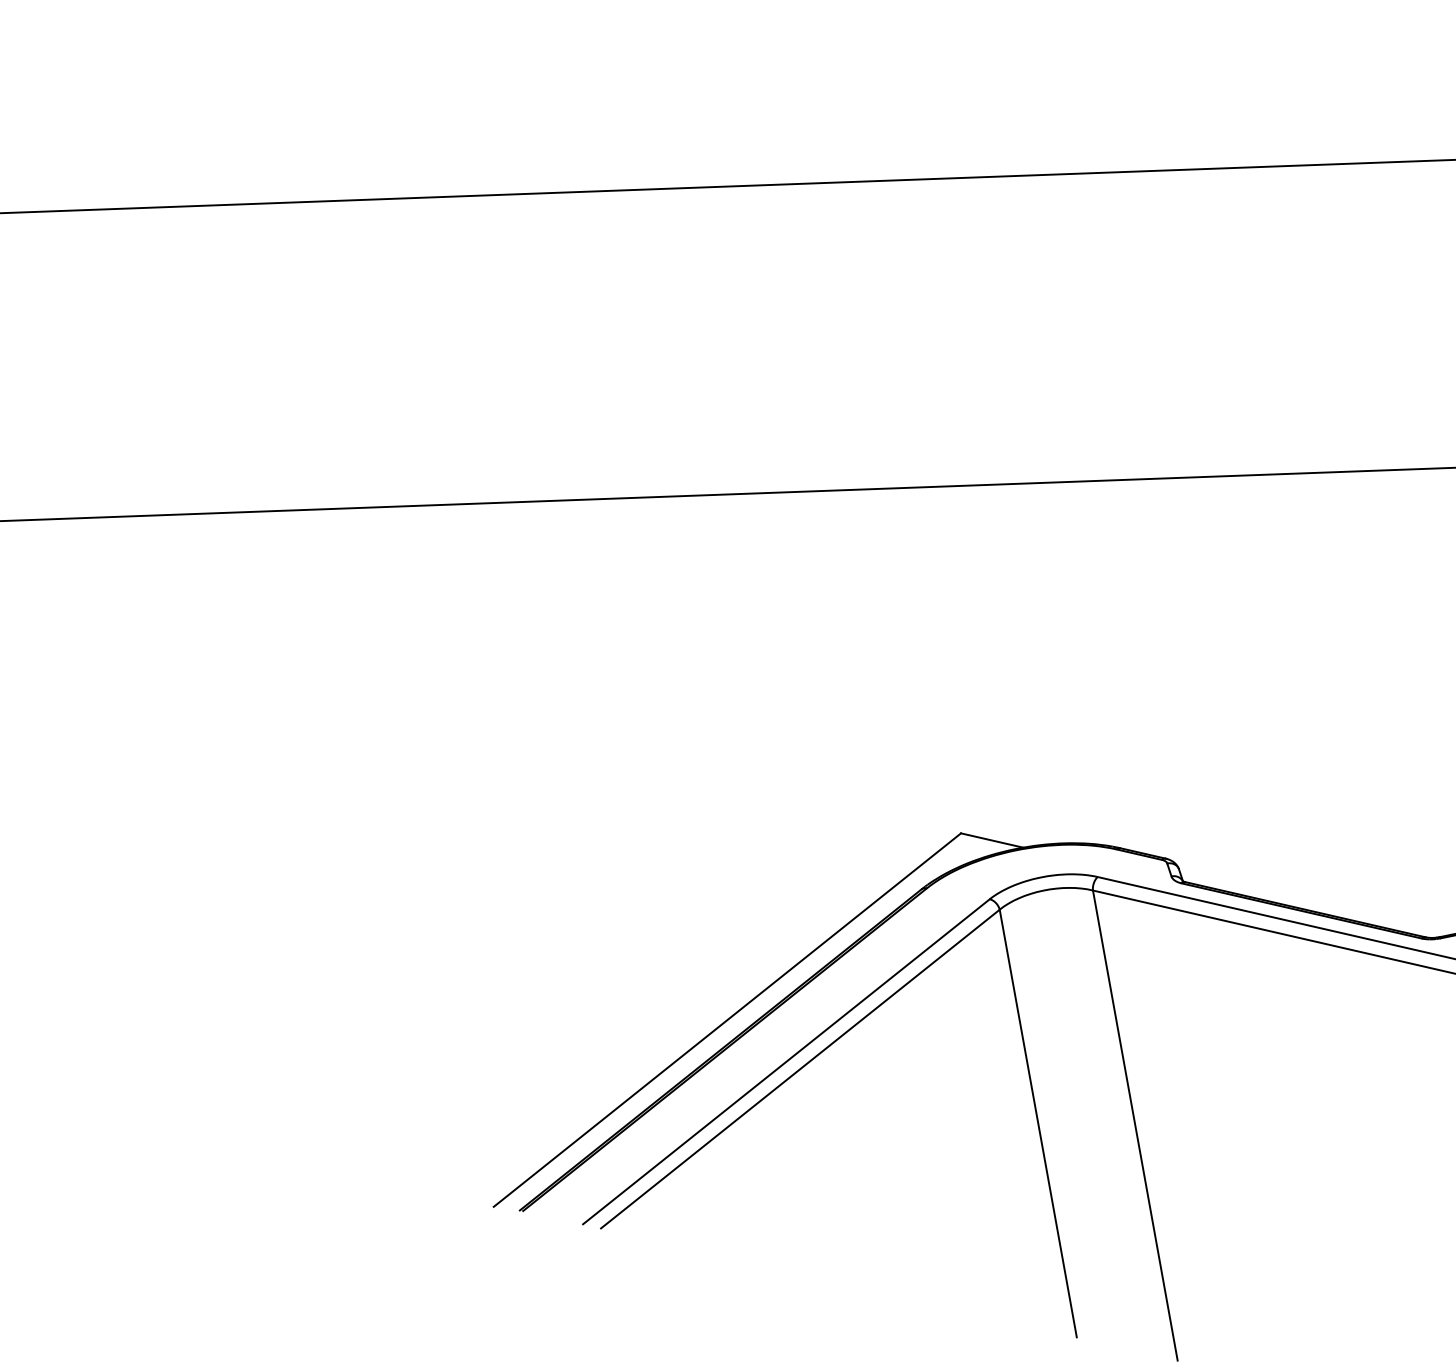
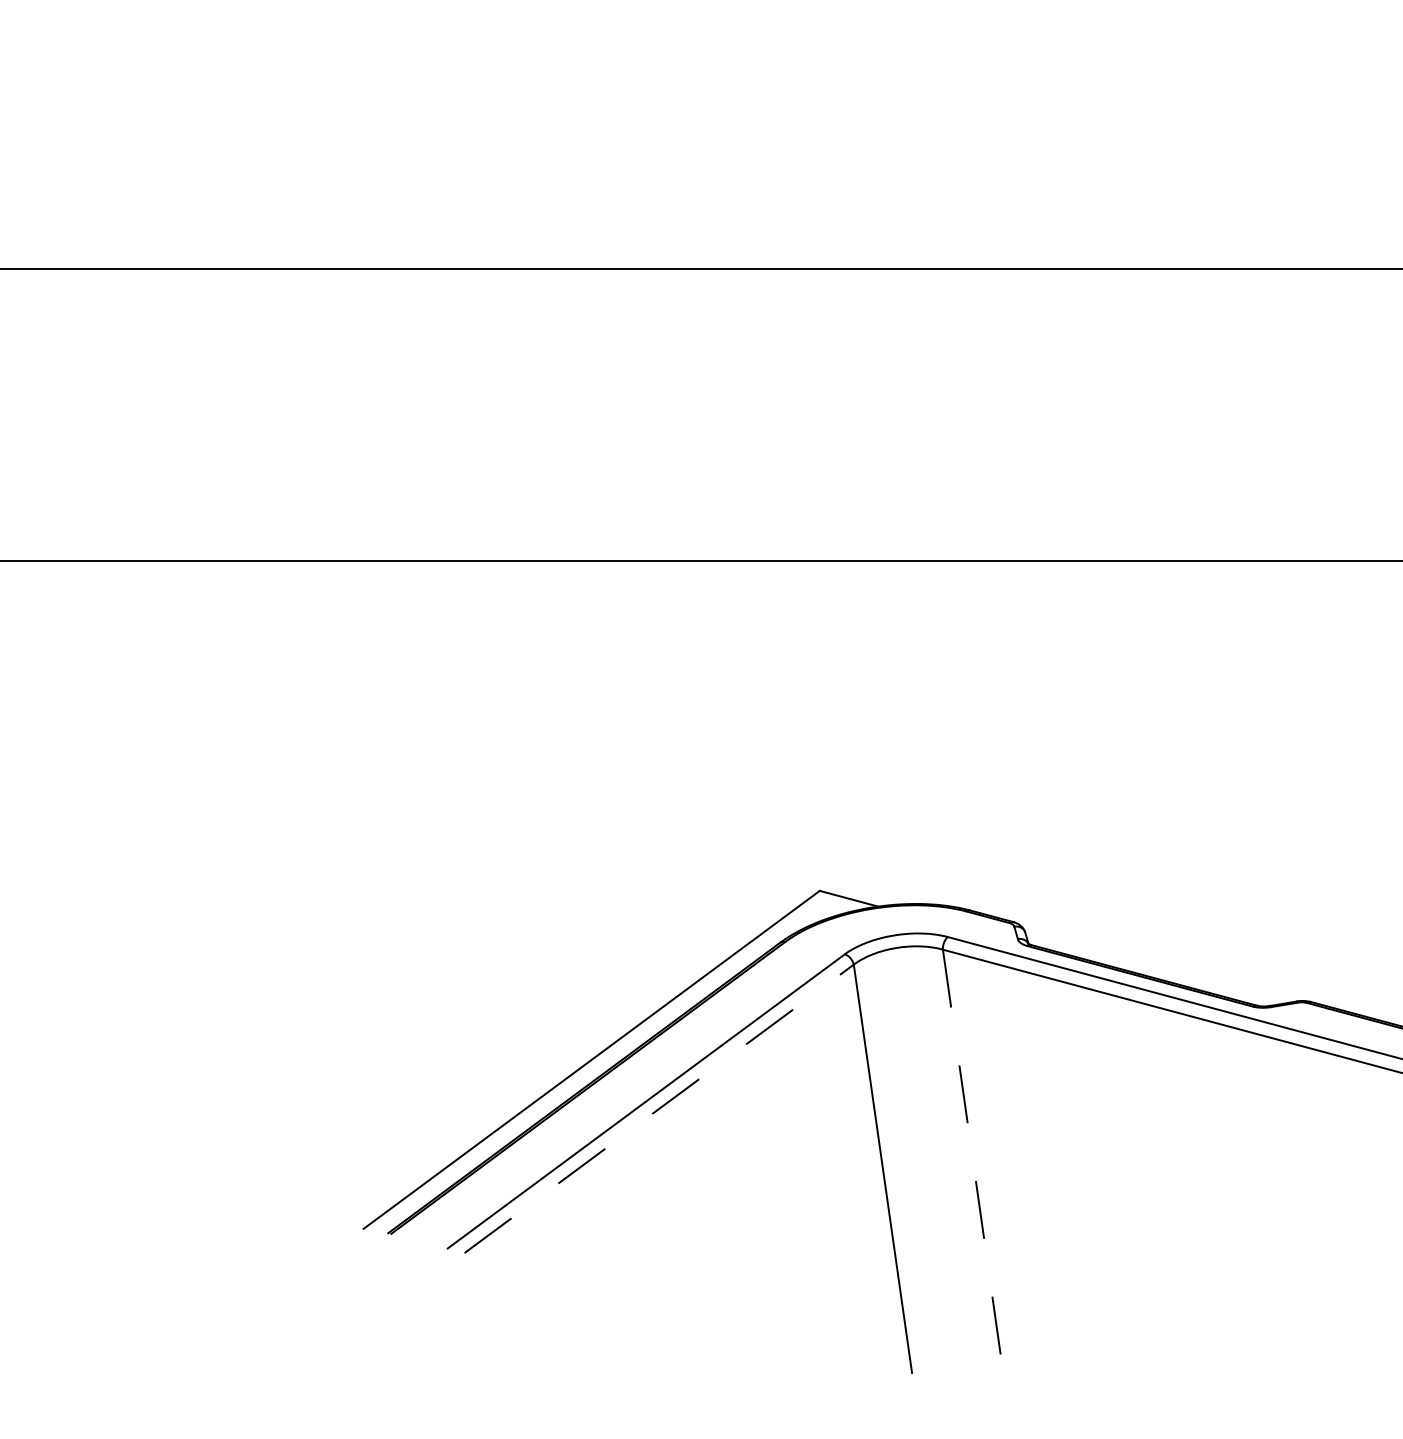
line: (800, 1068) -> (659, 1108), solid -> dashed
line: (1134, 1126) -> (974, 1174), solid -> dashed

